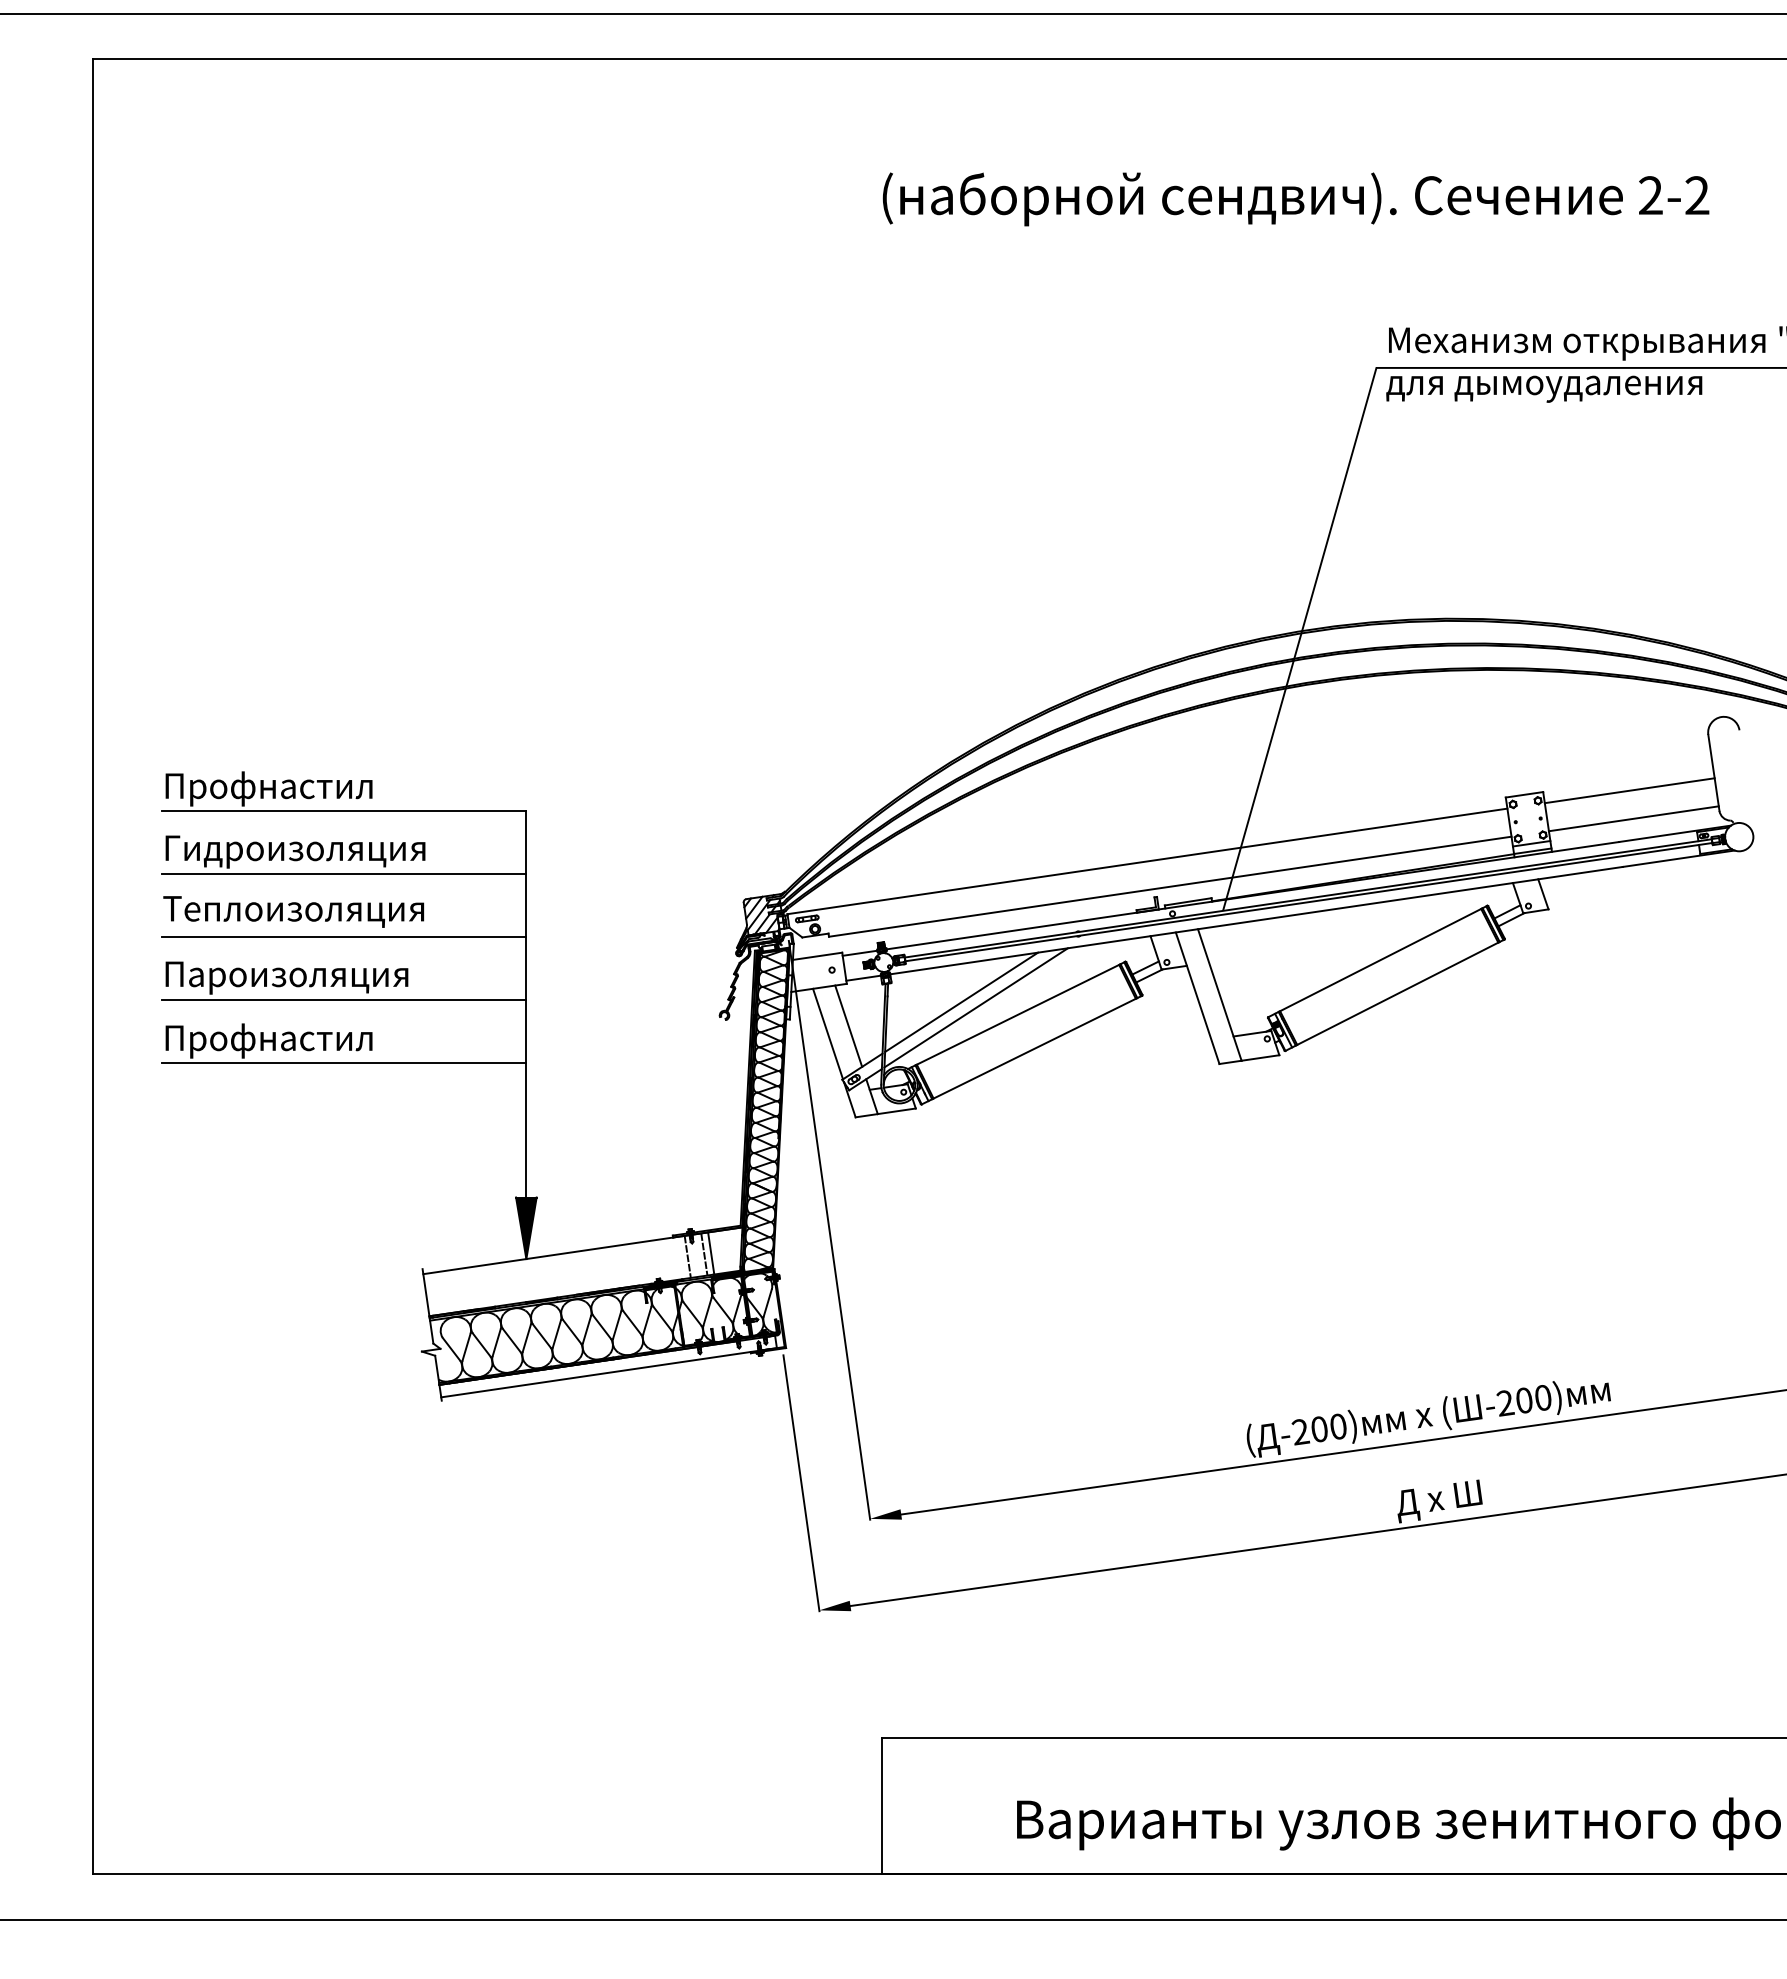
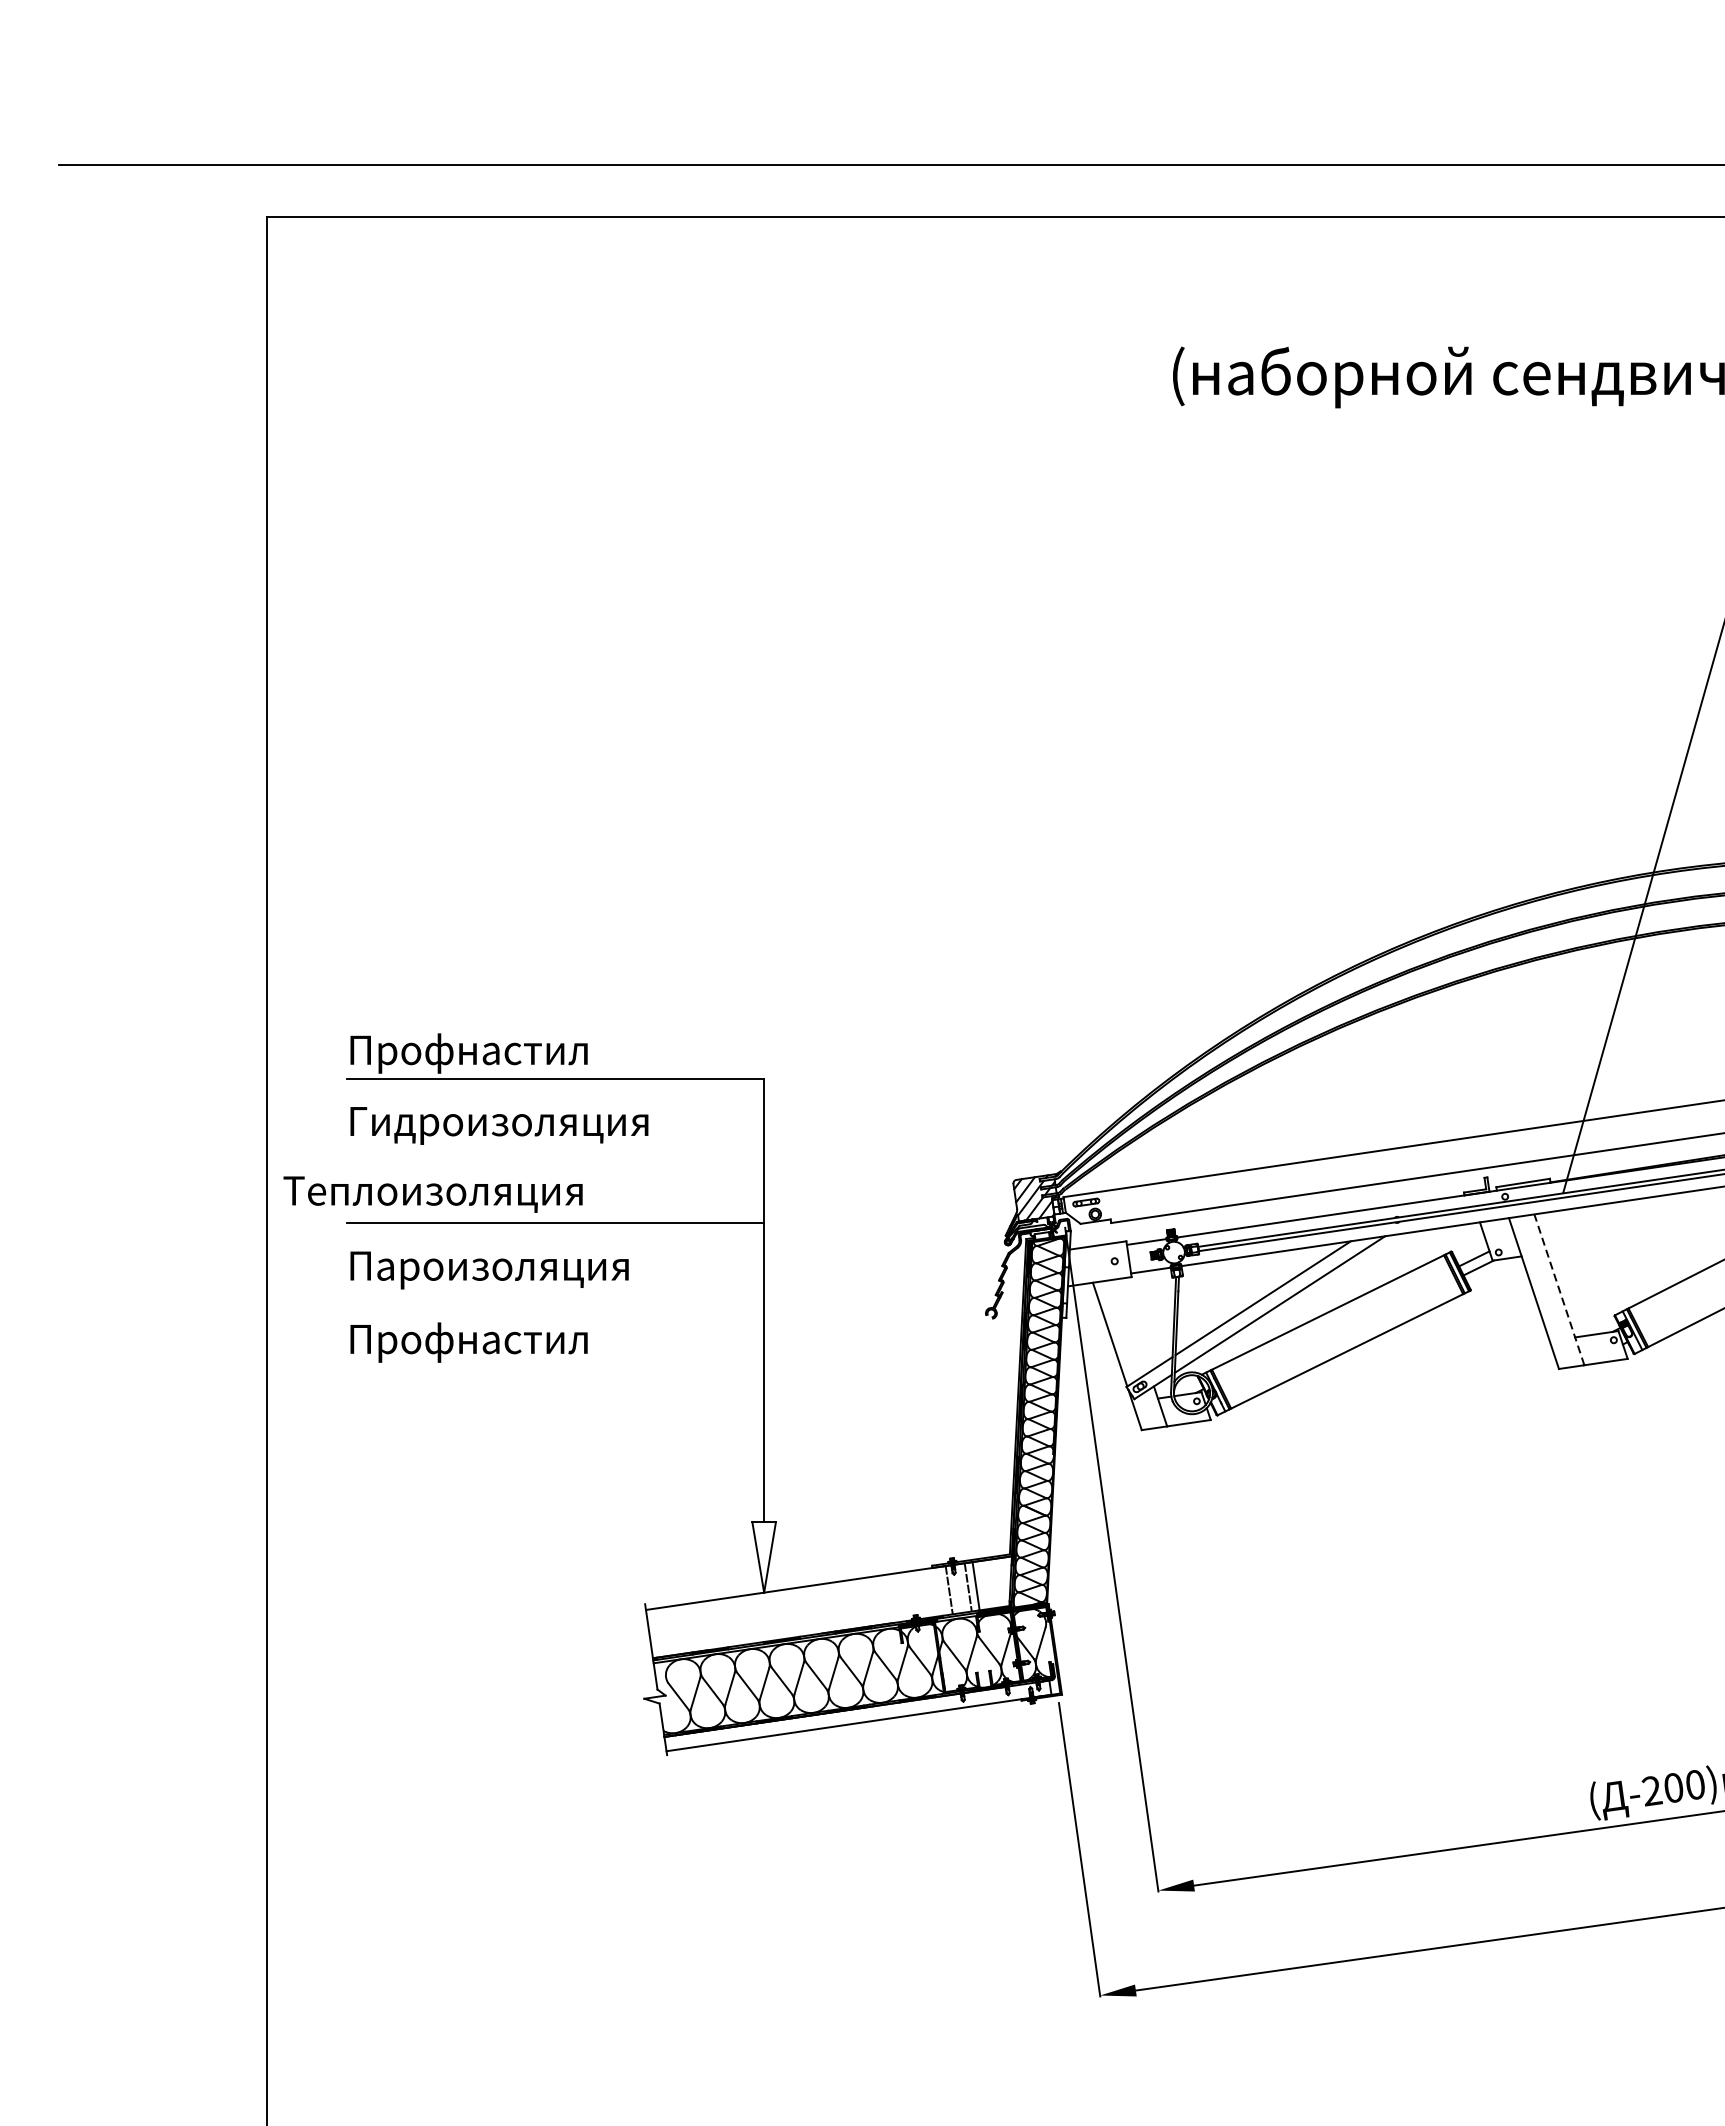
line: (344, 873) -> (555, 1150), removed
text: (293, 911) -> (432, 1194), moved
line: (1219, 994) -> (1559, 1289), solid -> dashed
line: (344, 999) -> (555, 1294), removed
line: (848, 1025) -> (1133, 1324), removed
line: (344, 1062) -> (555, 1367), removed
fill: (526, 1228) -> (764, 1557), removed

